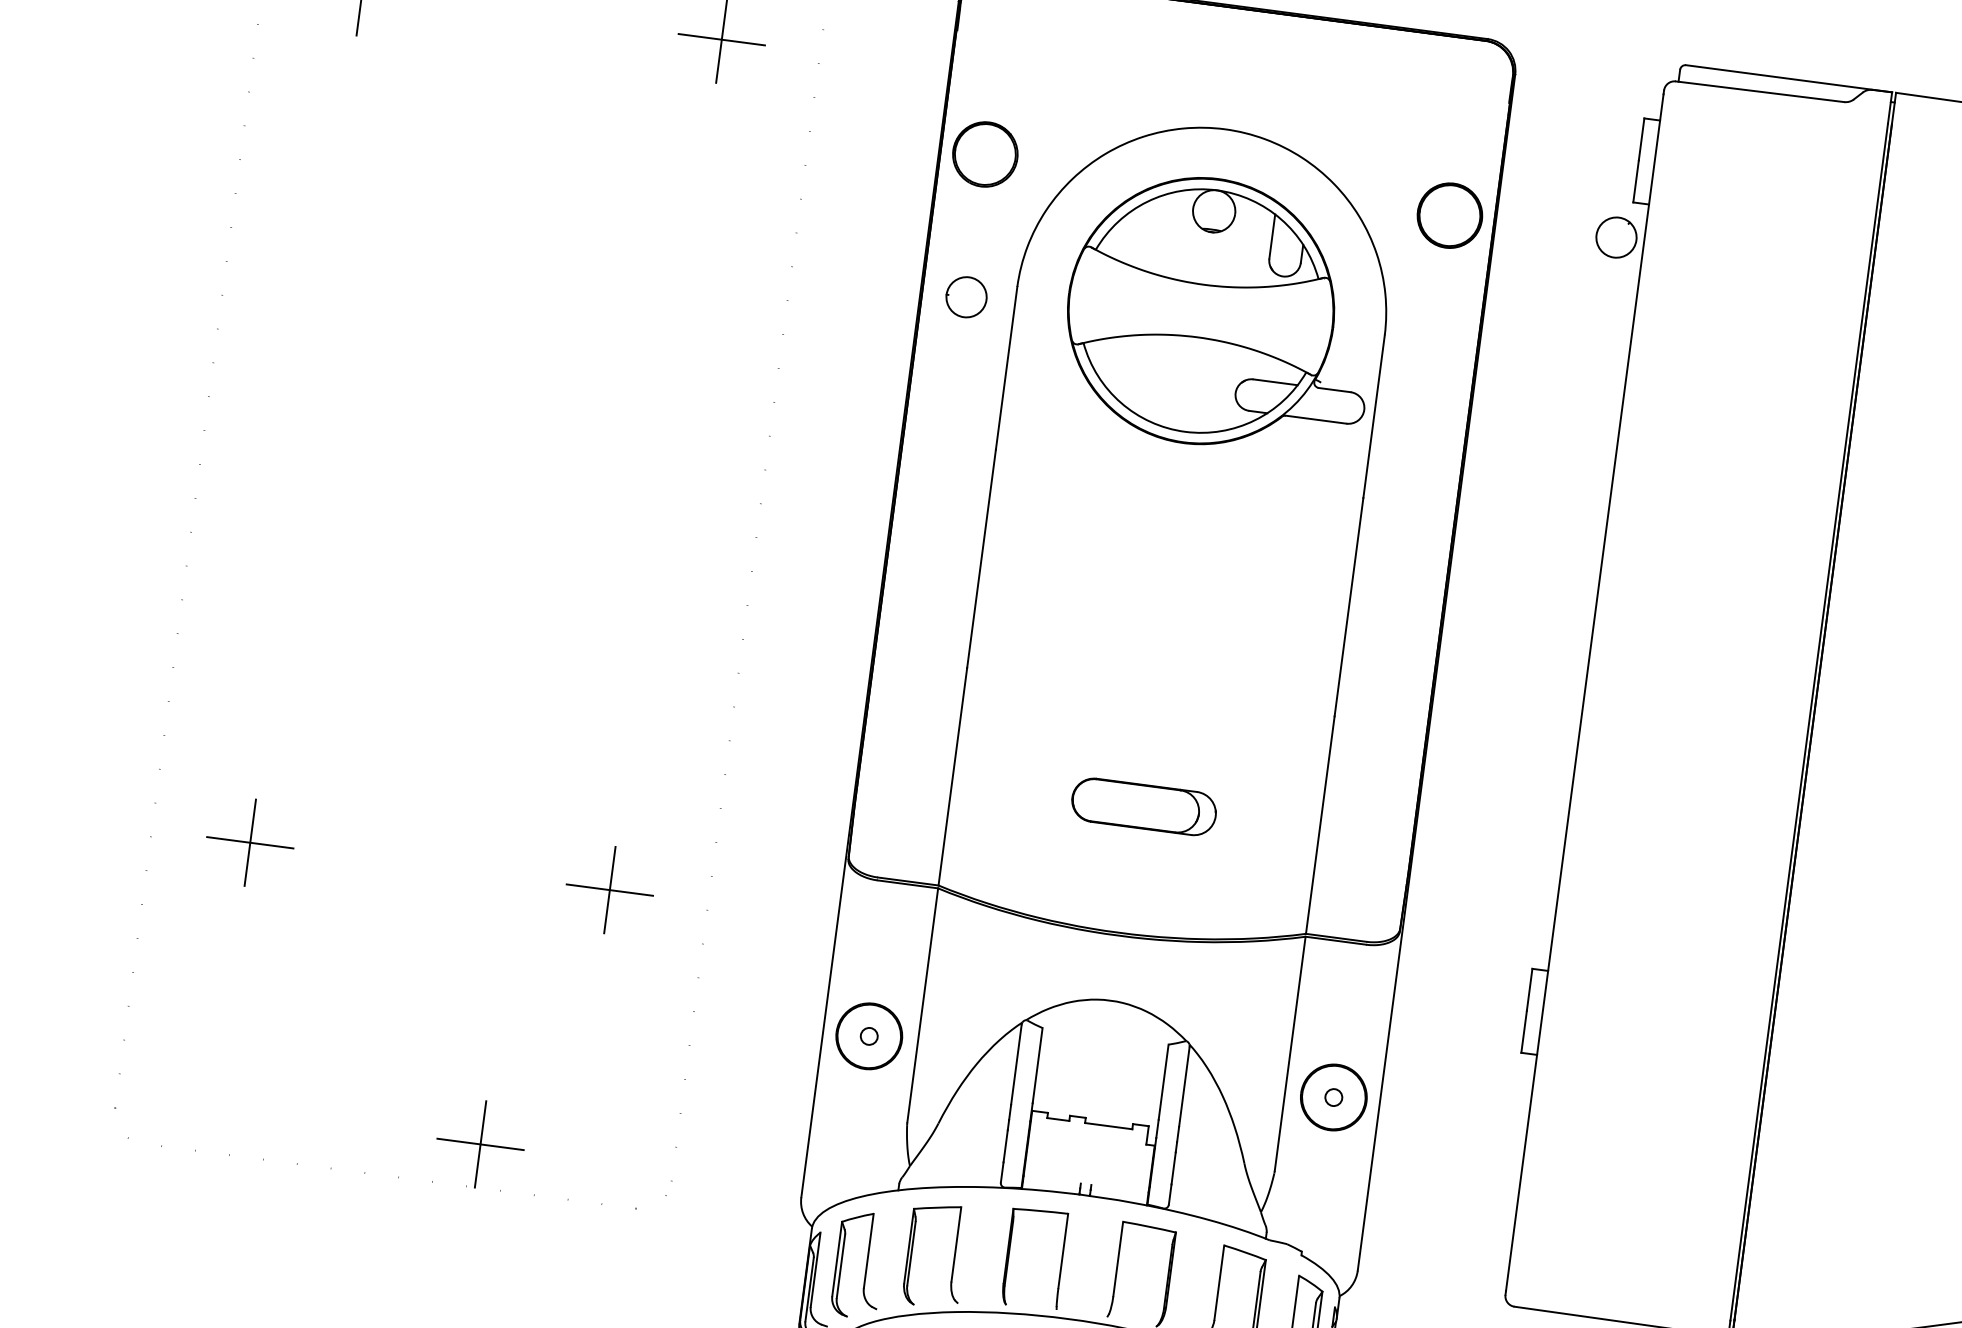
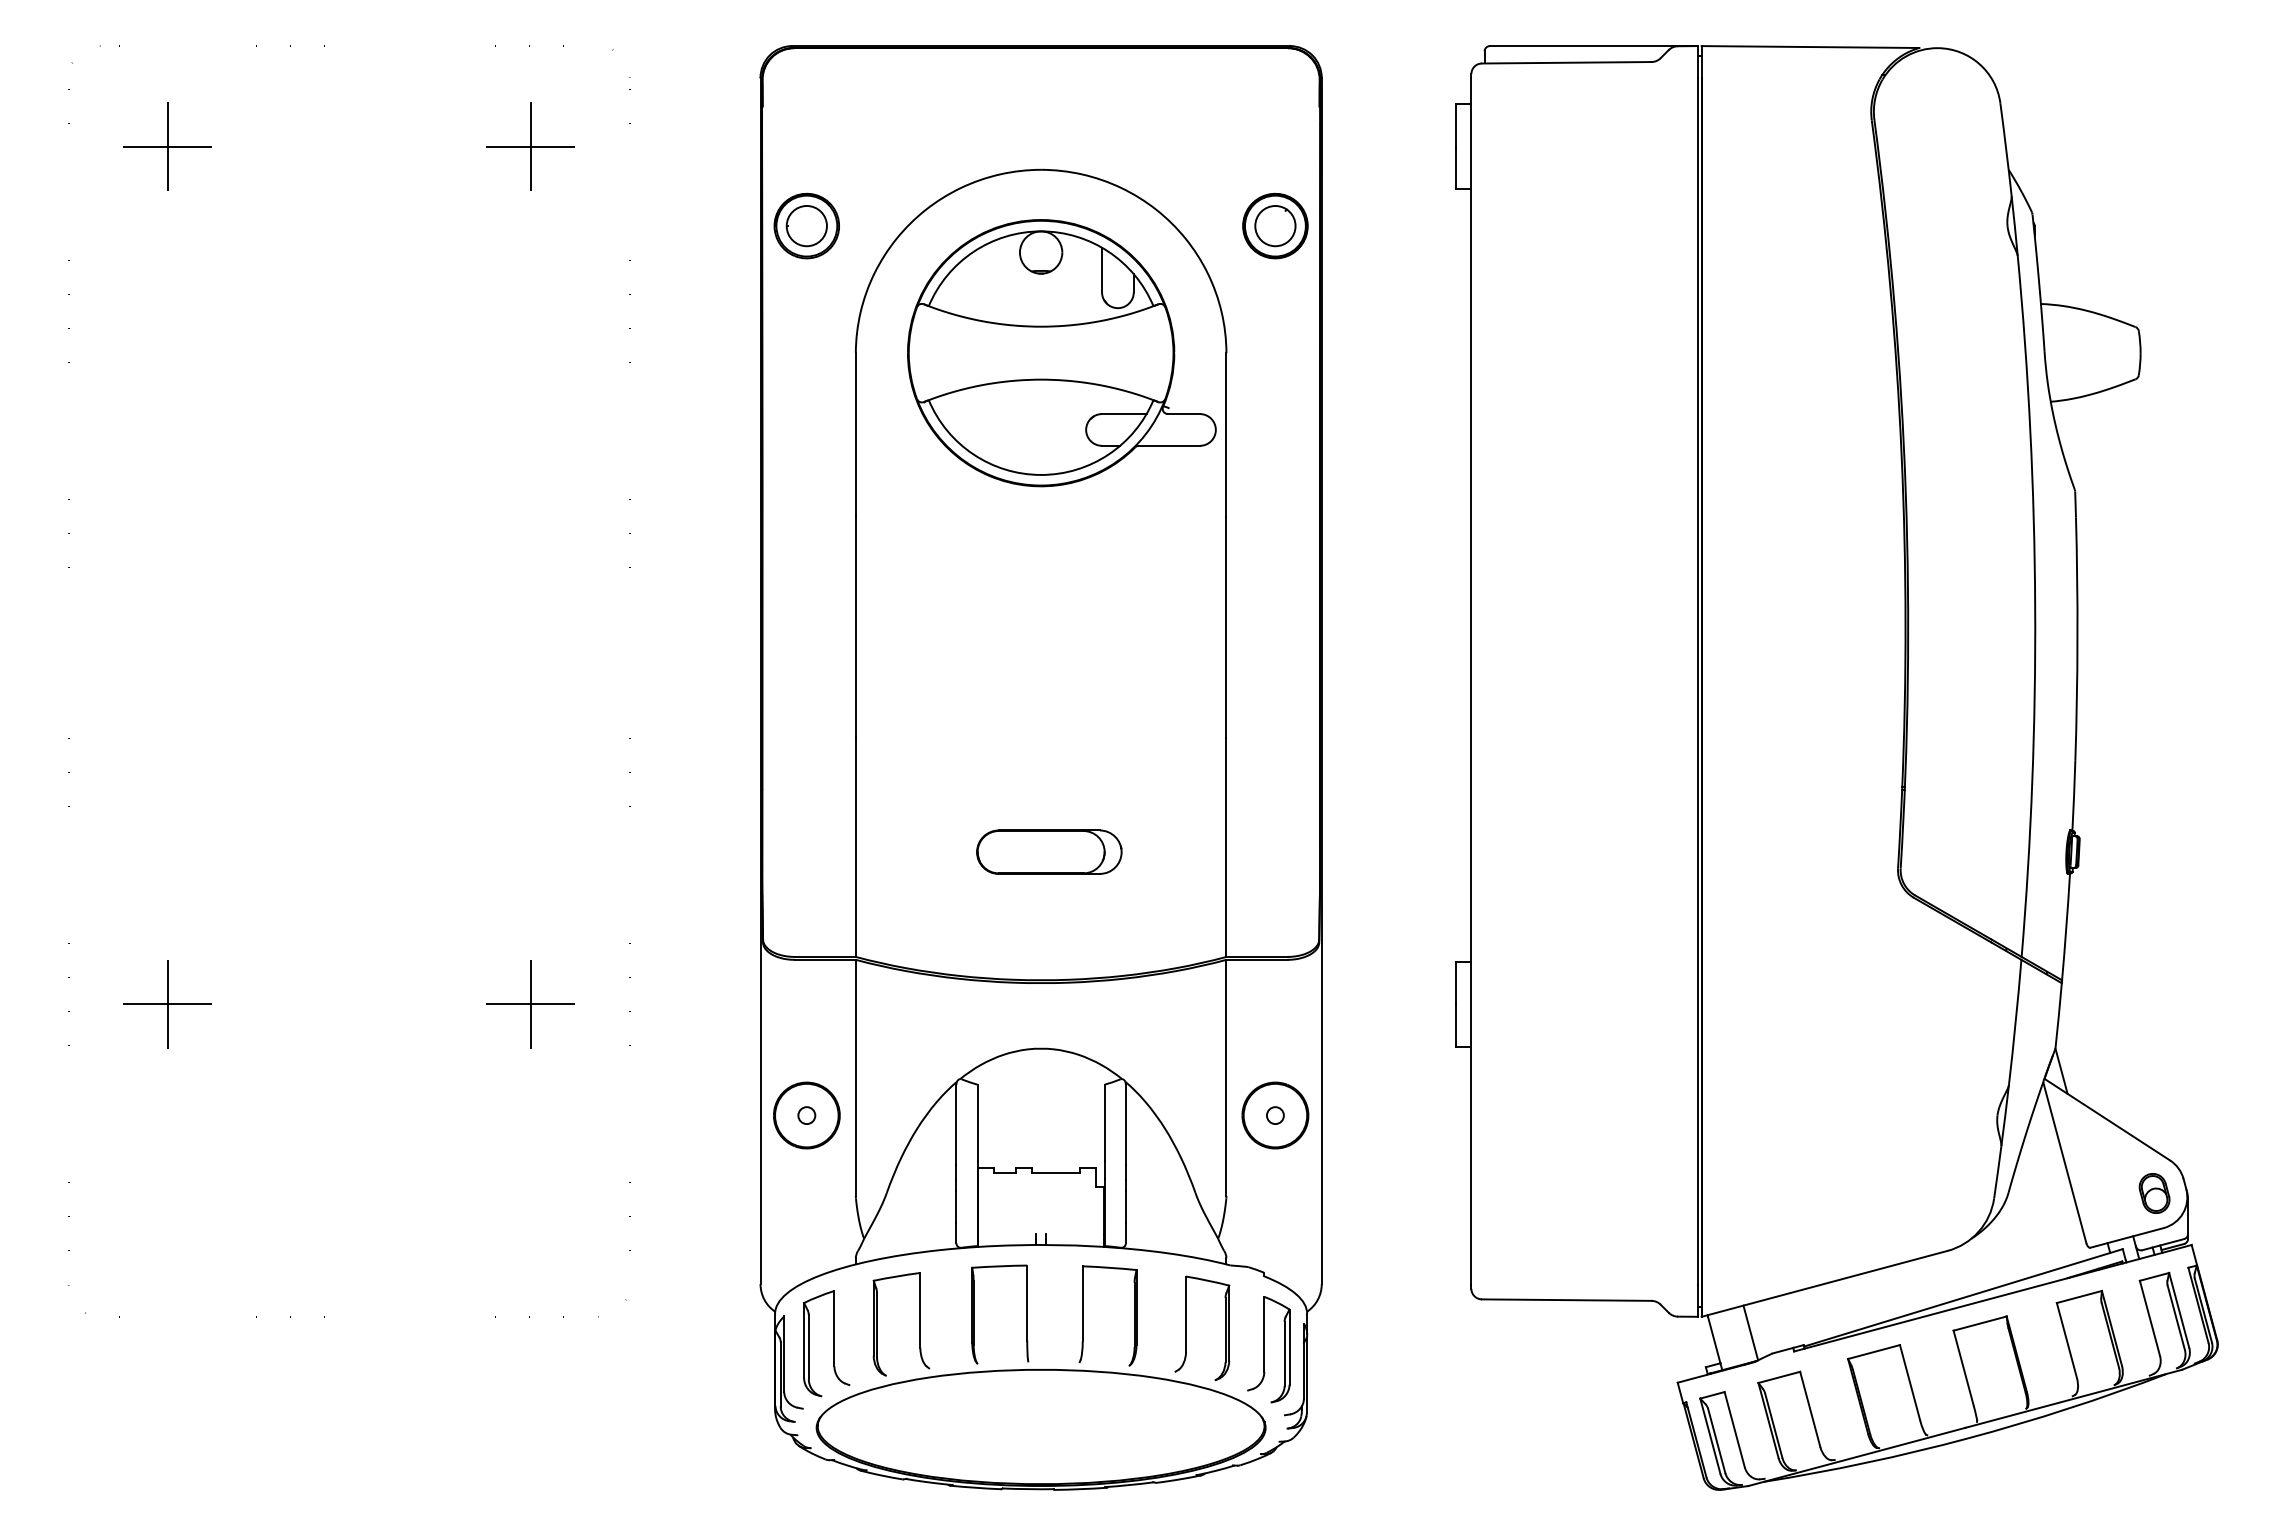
part: (1616, 238) -> (1275, 226), moved
part: (966, 297) -> (806, 226), moved
part: (480, 1144) -> (435, 1273), removed

